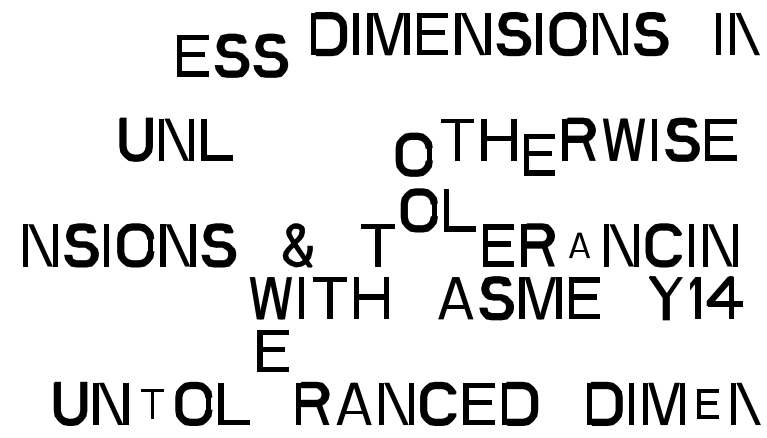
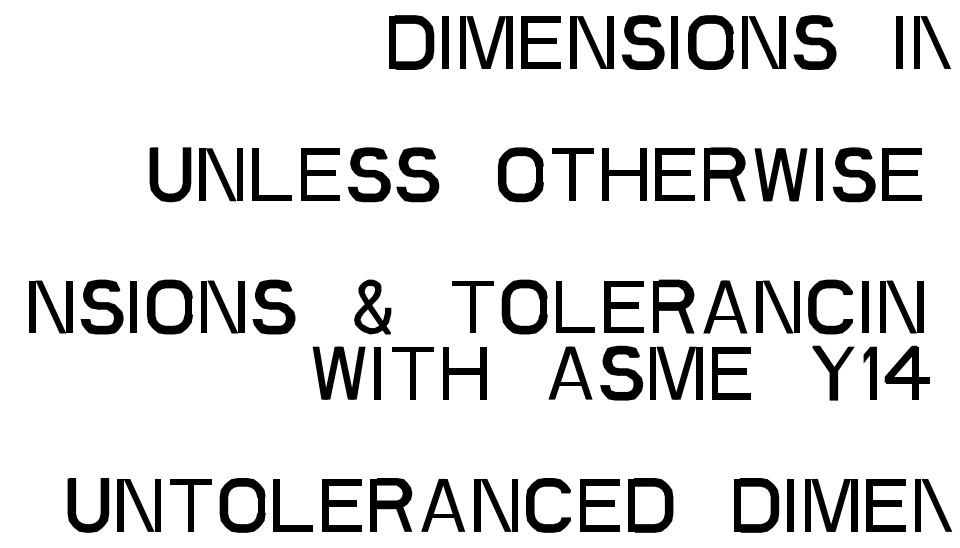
part: (232, 55) -> (369, 174), moved
part: (413, 154) -> (520, 174), moved
part: (539, 154) -> (675, 174), moved
part: (437, 210) -> (547, 307), moved
part: (579, 245) -> (725, 307), size x1.67
part: (272, 350) -> (341, 504), moved
part: (152, 403) -> (190, 504), size x1.43
part: (707, 403) -> (885, 504), size x1.43

